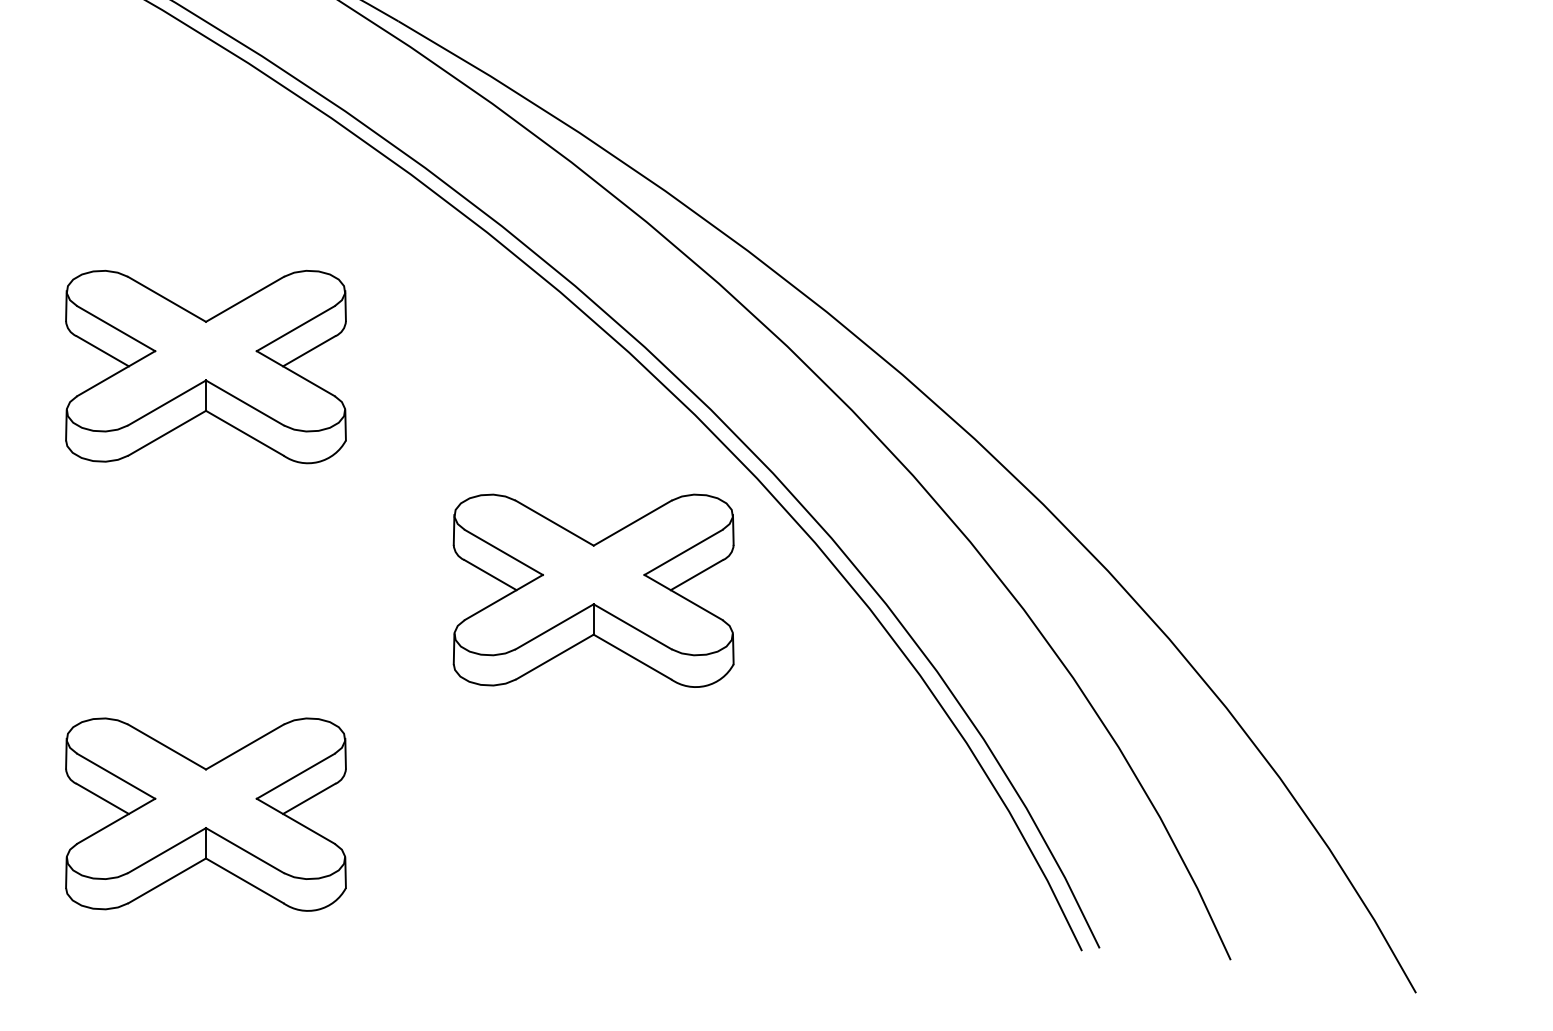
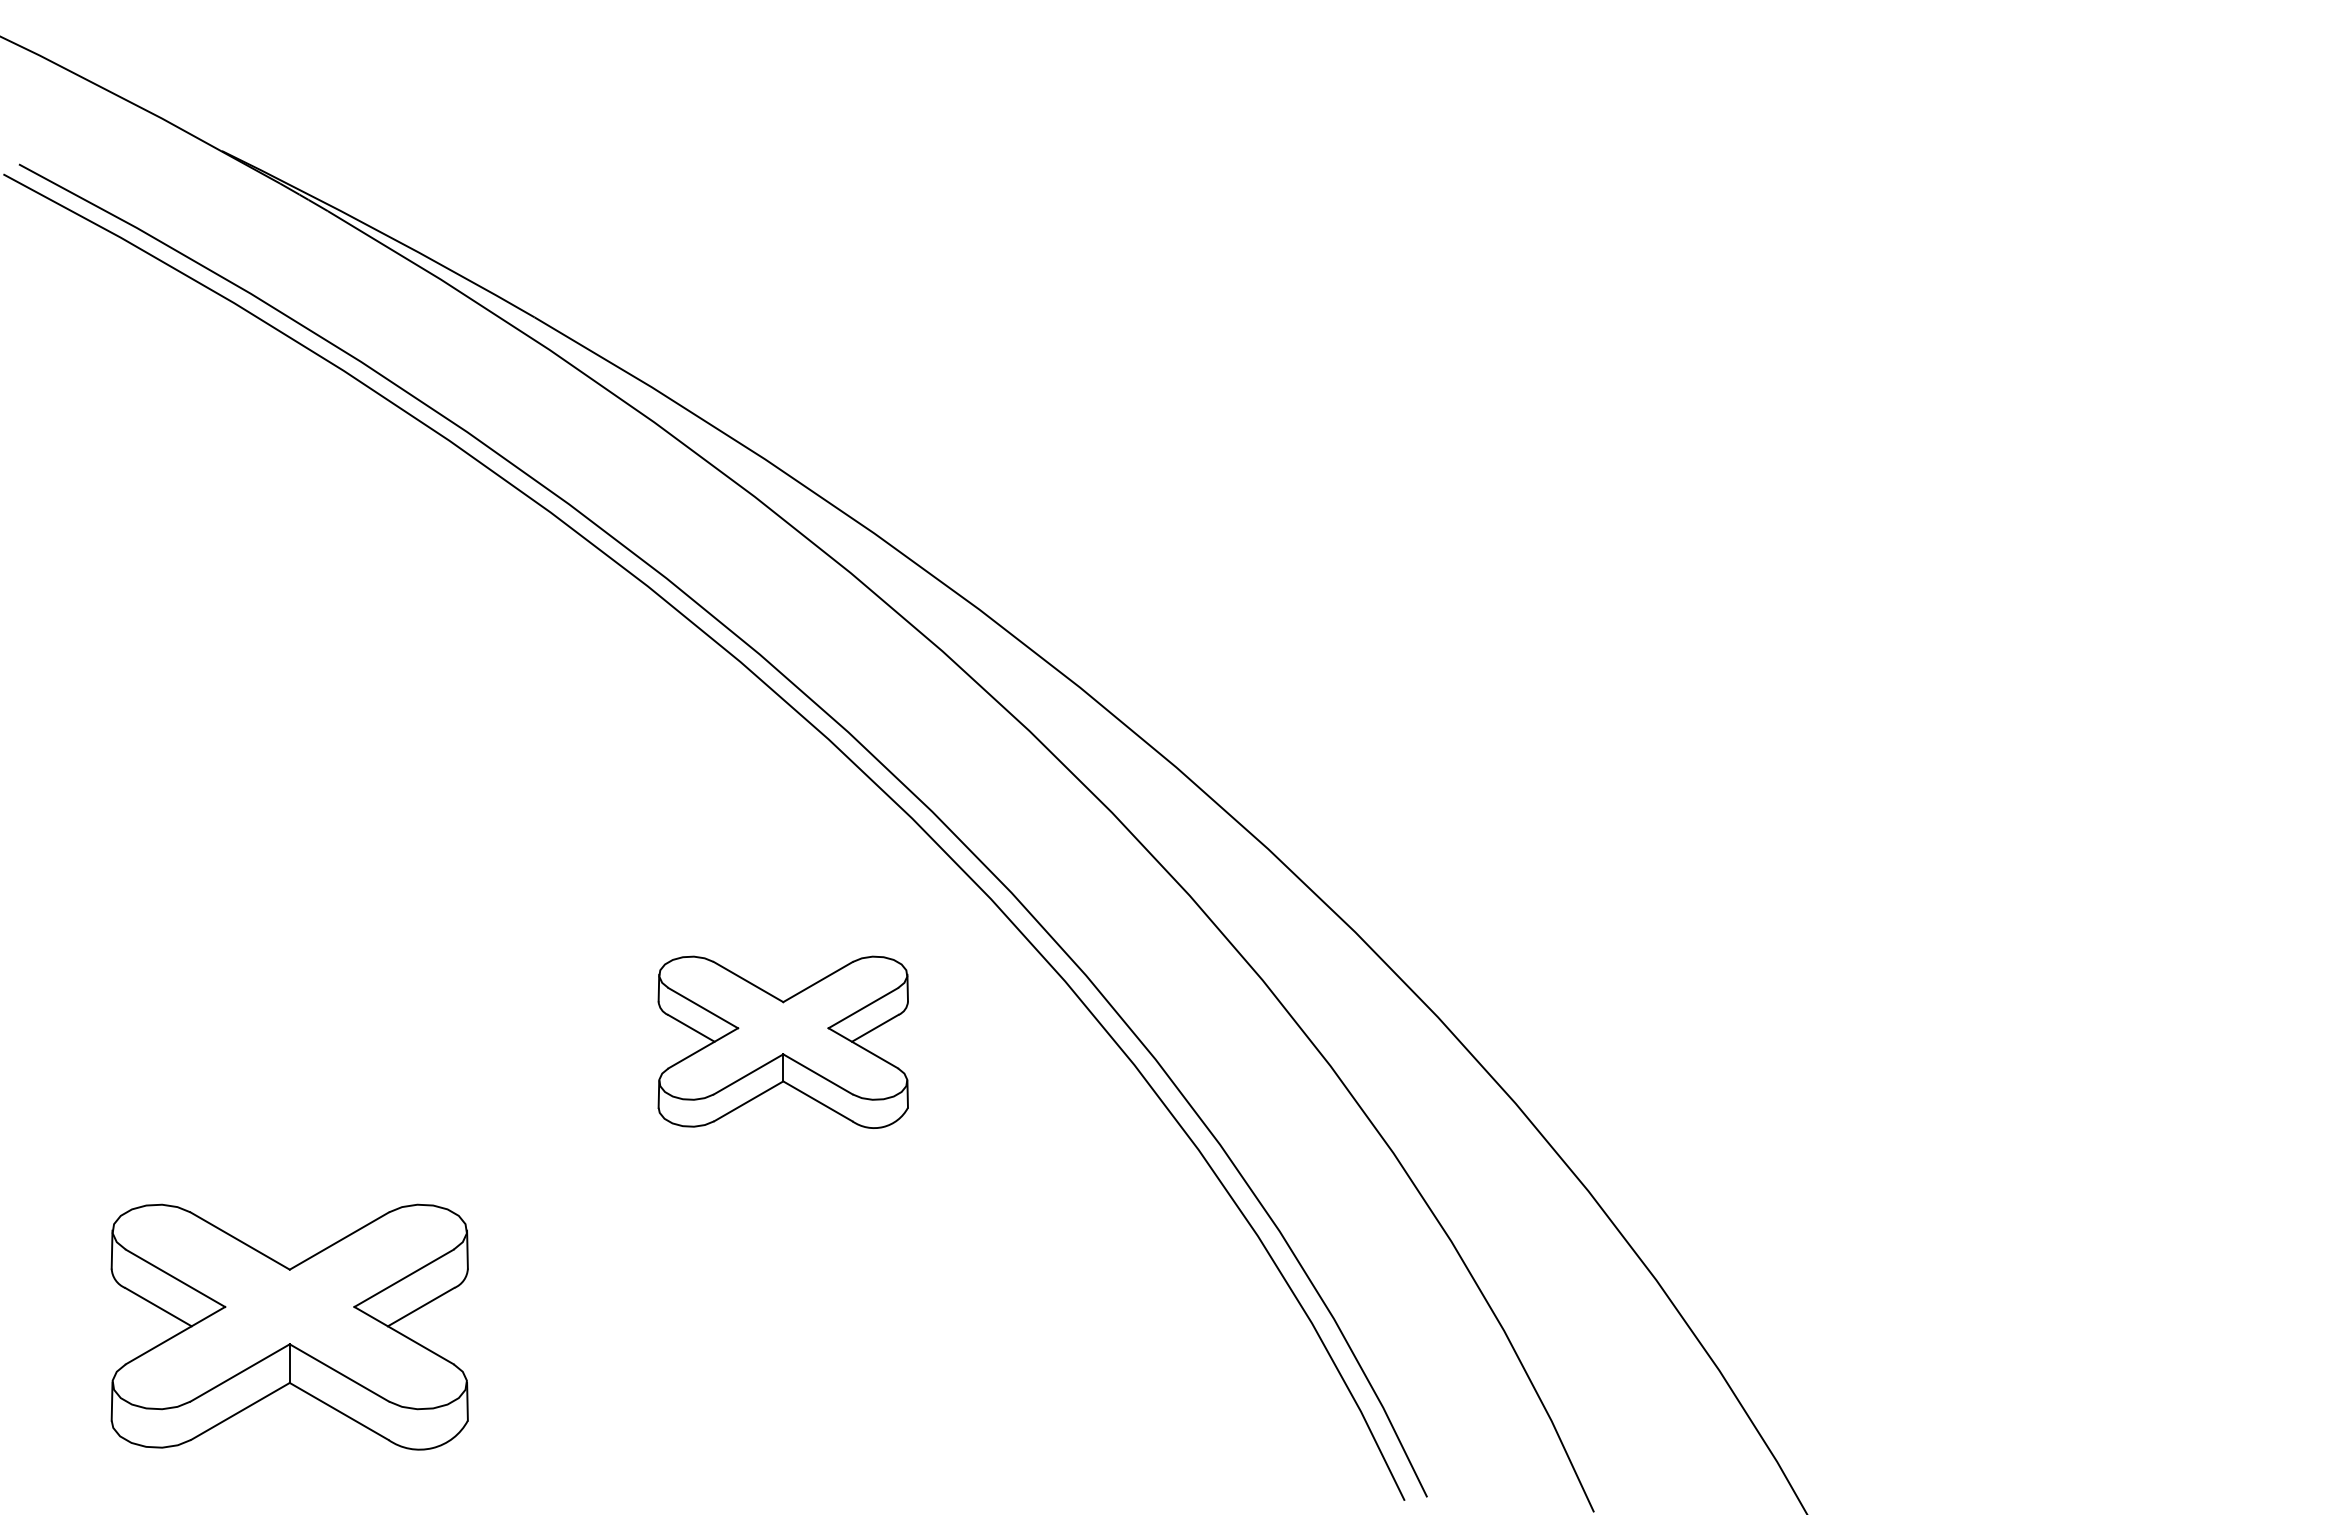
part: (205, 367) -> (289, 757), removed
part: (593, 590) -> (783, 1042), size x0.7

